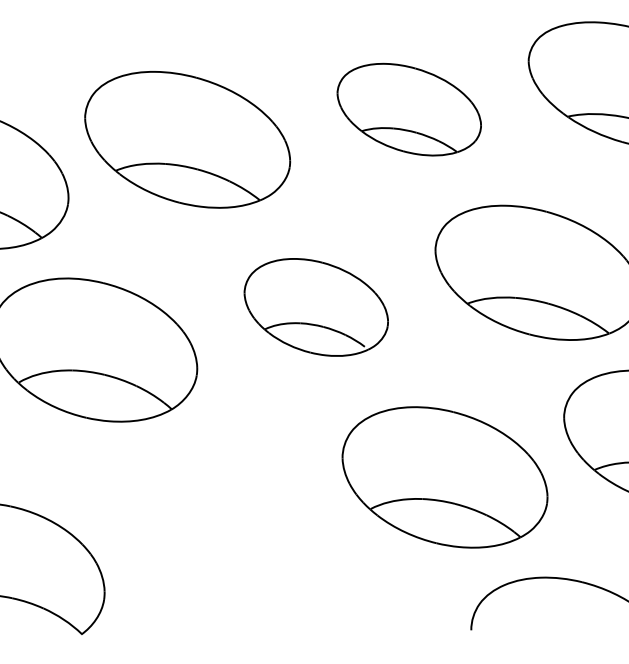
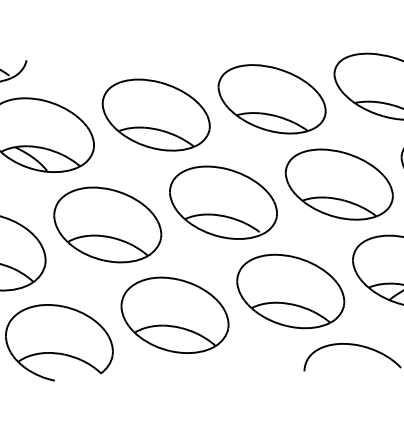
part: (408, 109) -> (271, 99), size x1.43
part: (316, 307) -> (223, 202), size x1.43
part: (222, 521) -> (174, 314), added

